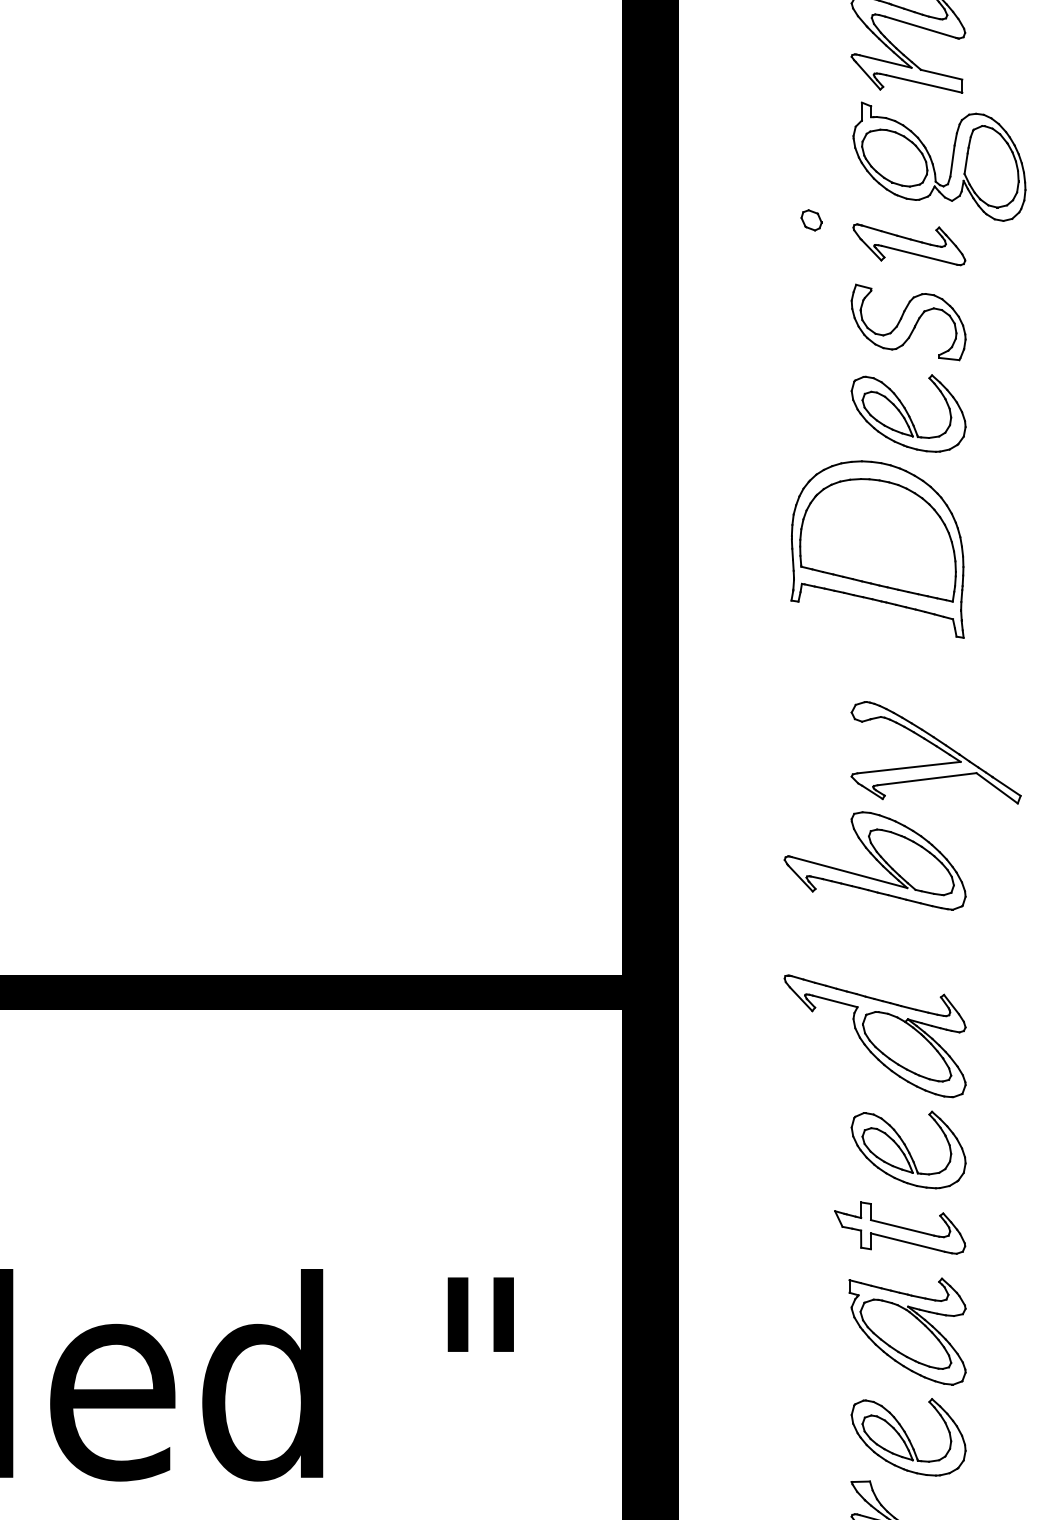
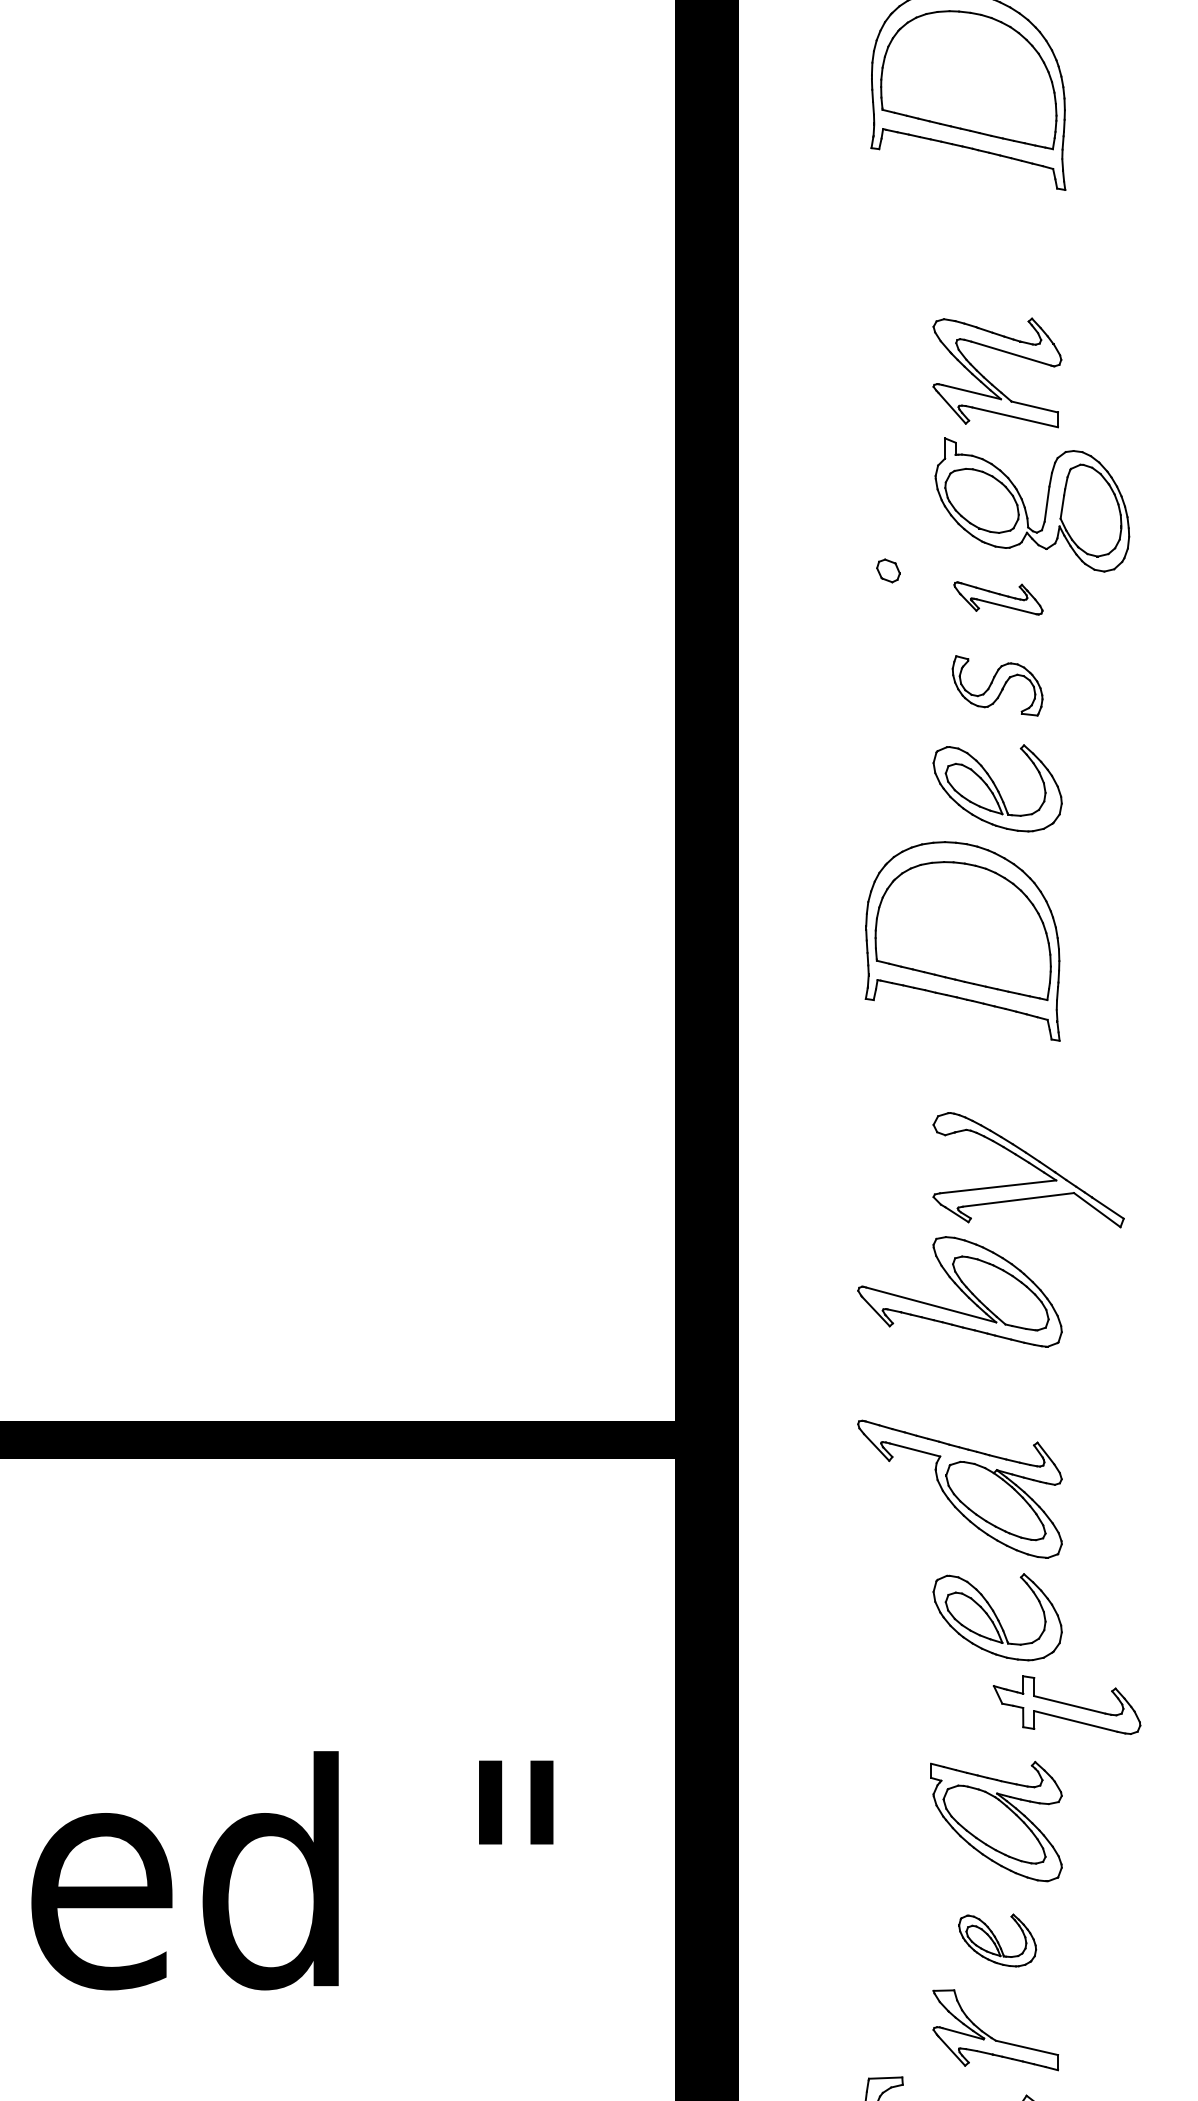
part: (909, 244) -> (998, 598), size x0.7
part: (908, 322) -> (997, 685), size x0.7
part: (899, 1227) -> (1066, 1704), moved
part: (908, 1437) -> (997, 1940), size x0.6

